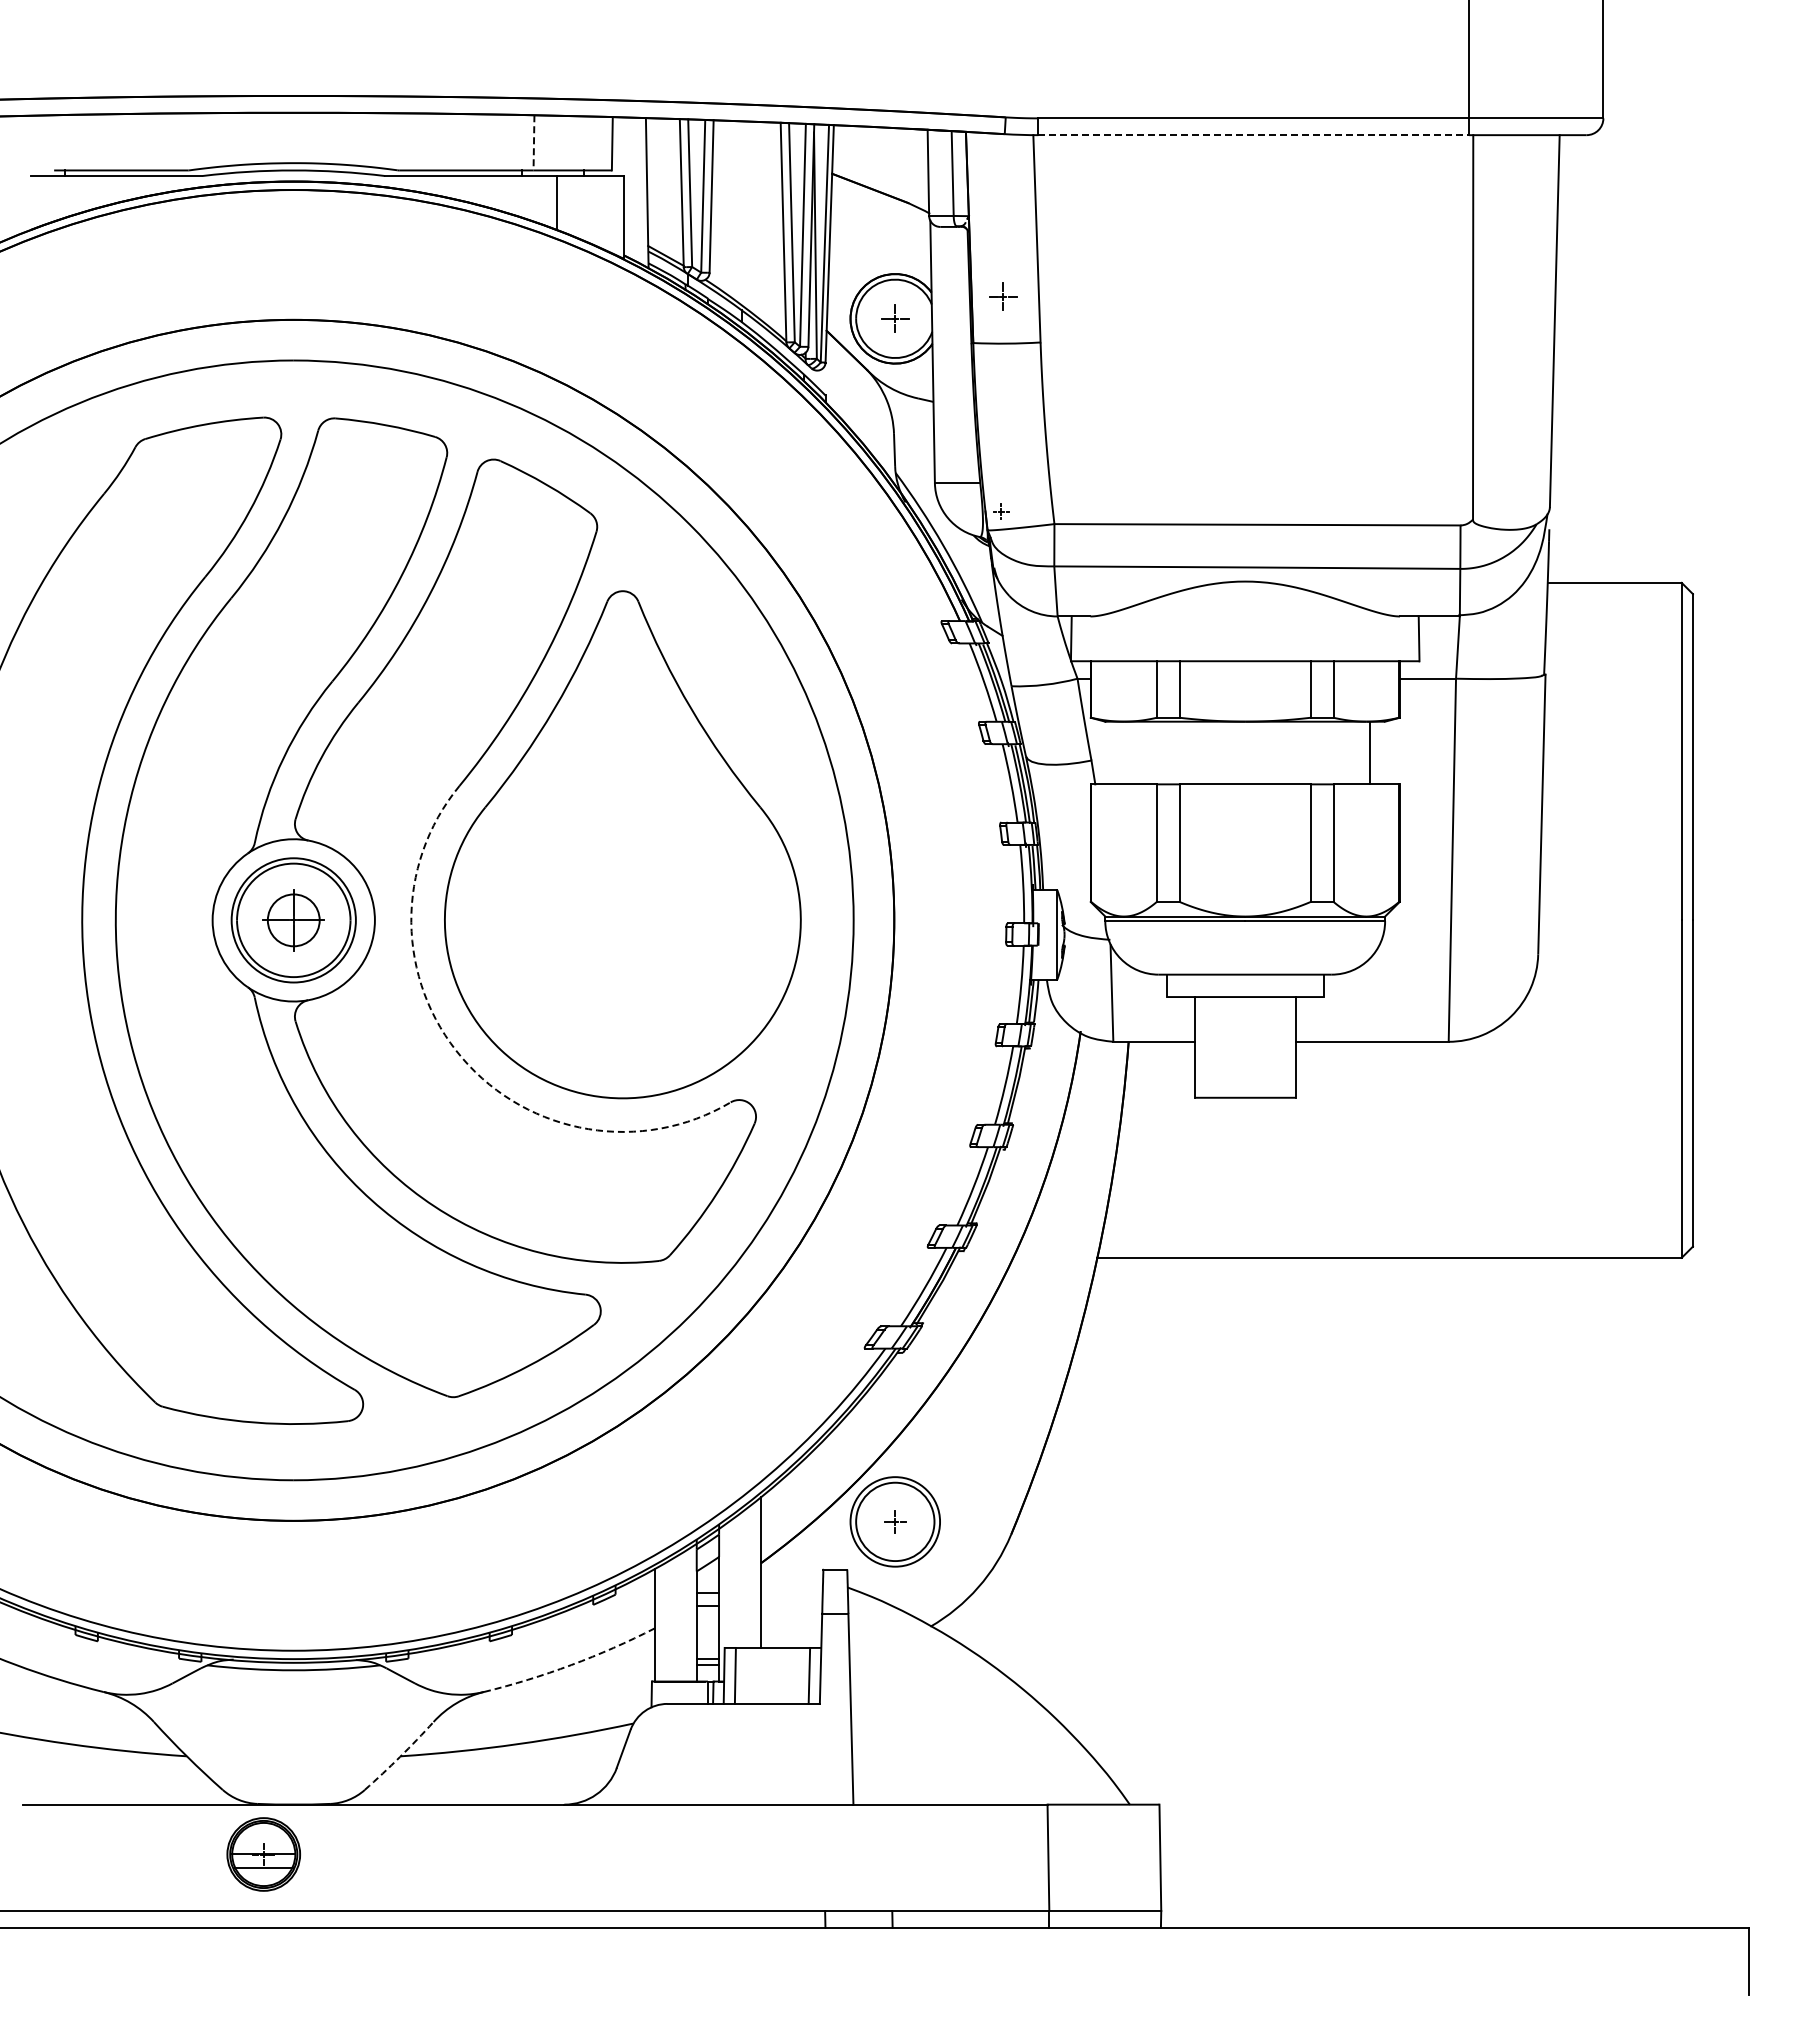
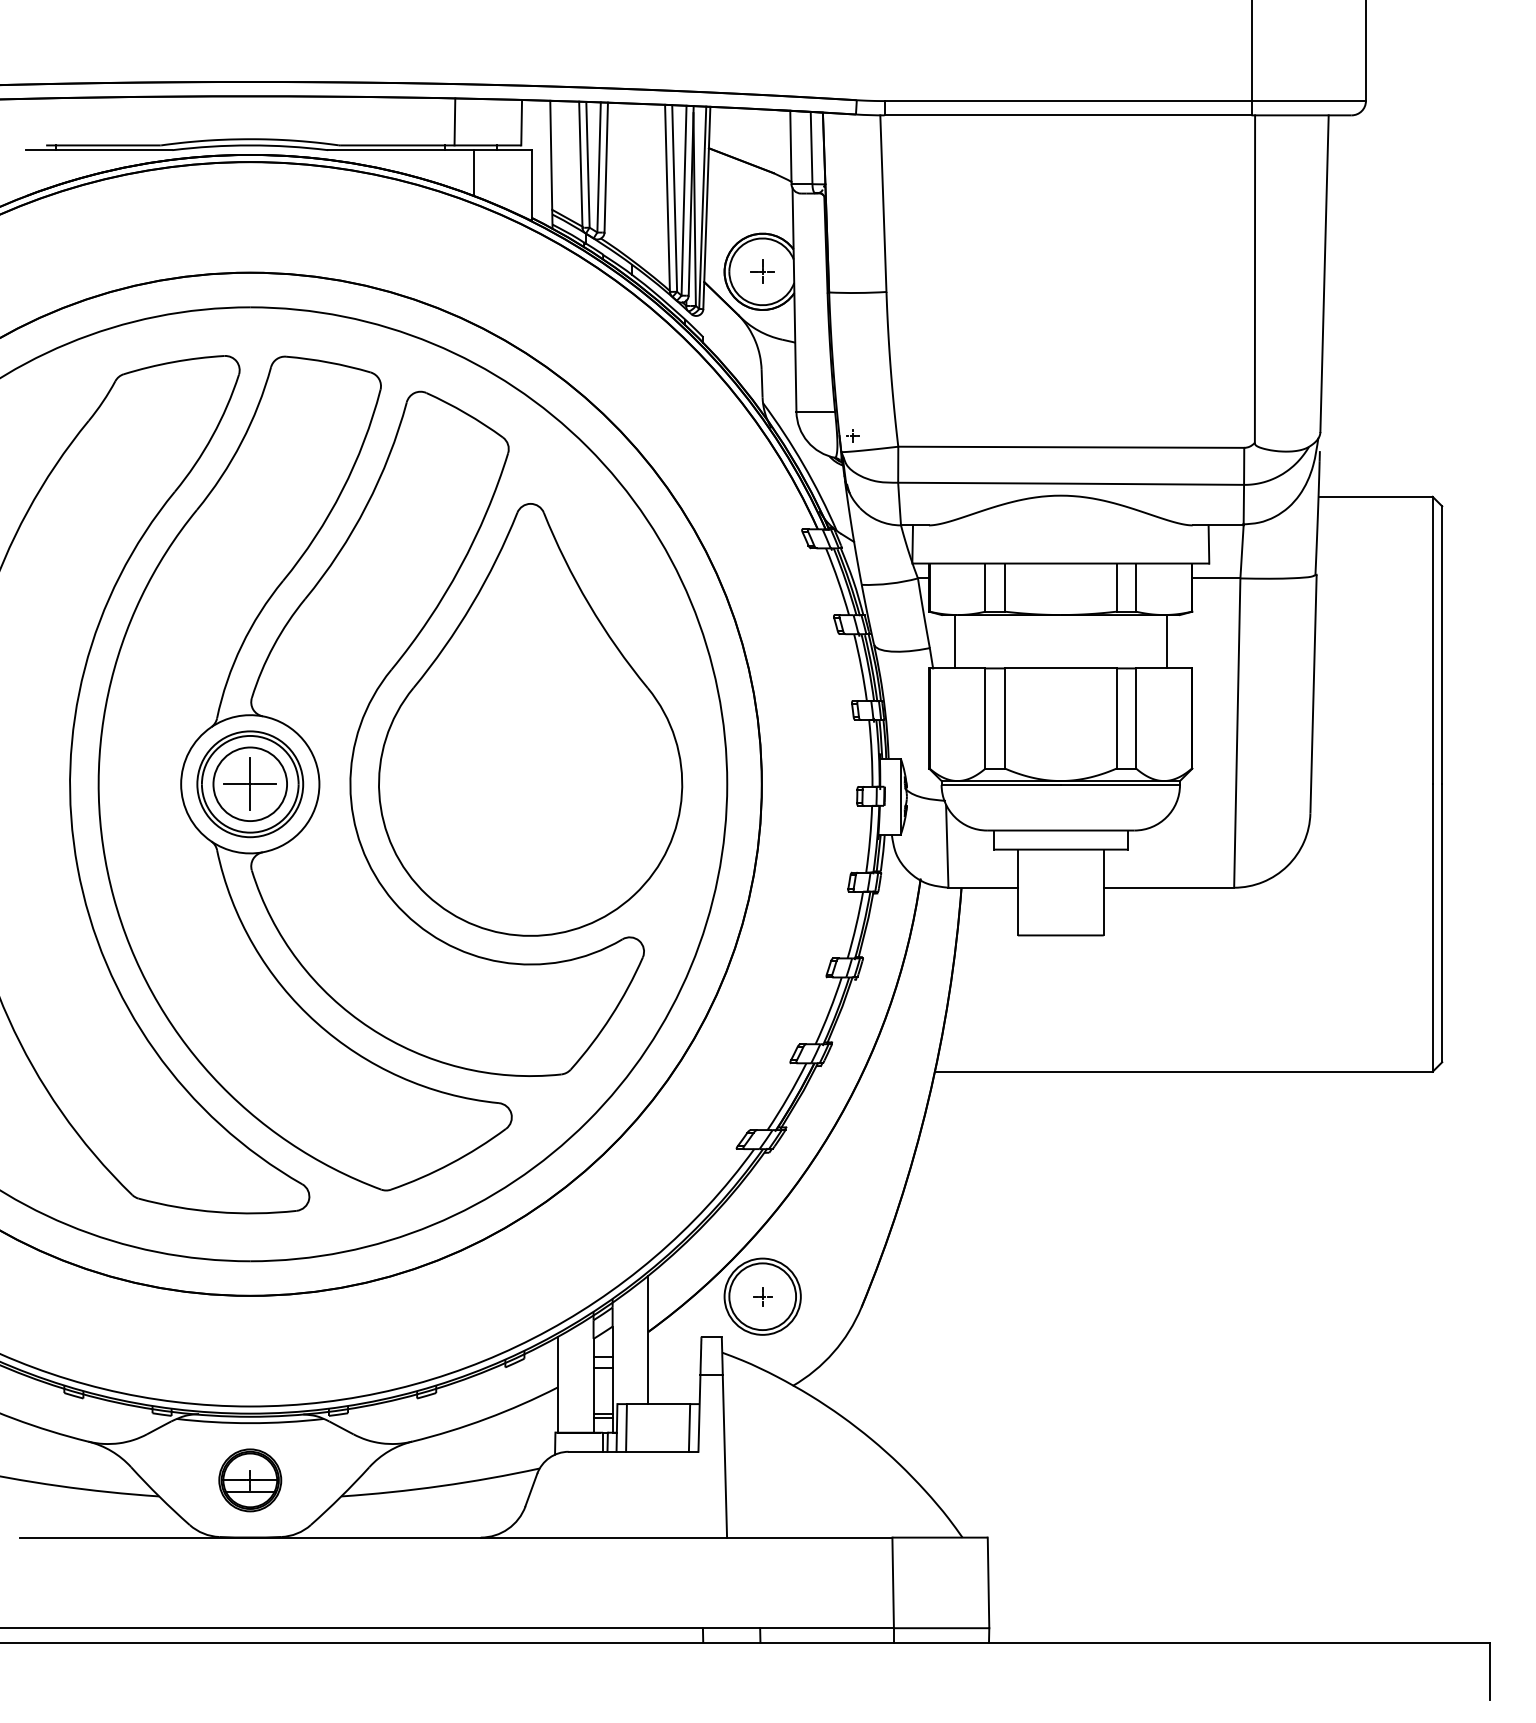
line: (1254, 135) -> (1068, 115), dashed -> solid
line: (533, 142) -> (454, 121), dashed -> solid
part: (1003, 296) -> (854, 252), removed
line: (1120, 752) -> (954, 641), added
circle: (293, 920) -> (250, 784), size x1.67
arc: (462, 1058) -> (394, 901), dashed -> solid
arc: (571, 1665) -> (486, 1419), dashed -> solid
arc: (400, 1756) -> (341, 1496), dashed -> solid
part: (263, 1854) -> (250, 1480), moved

